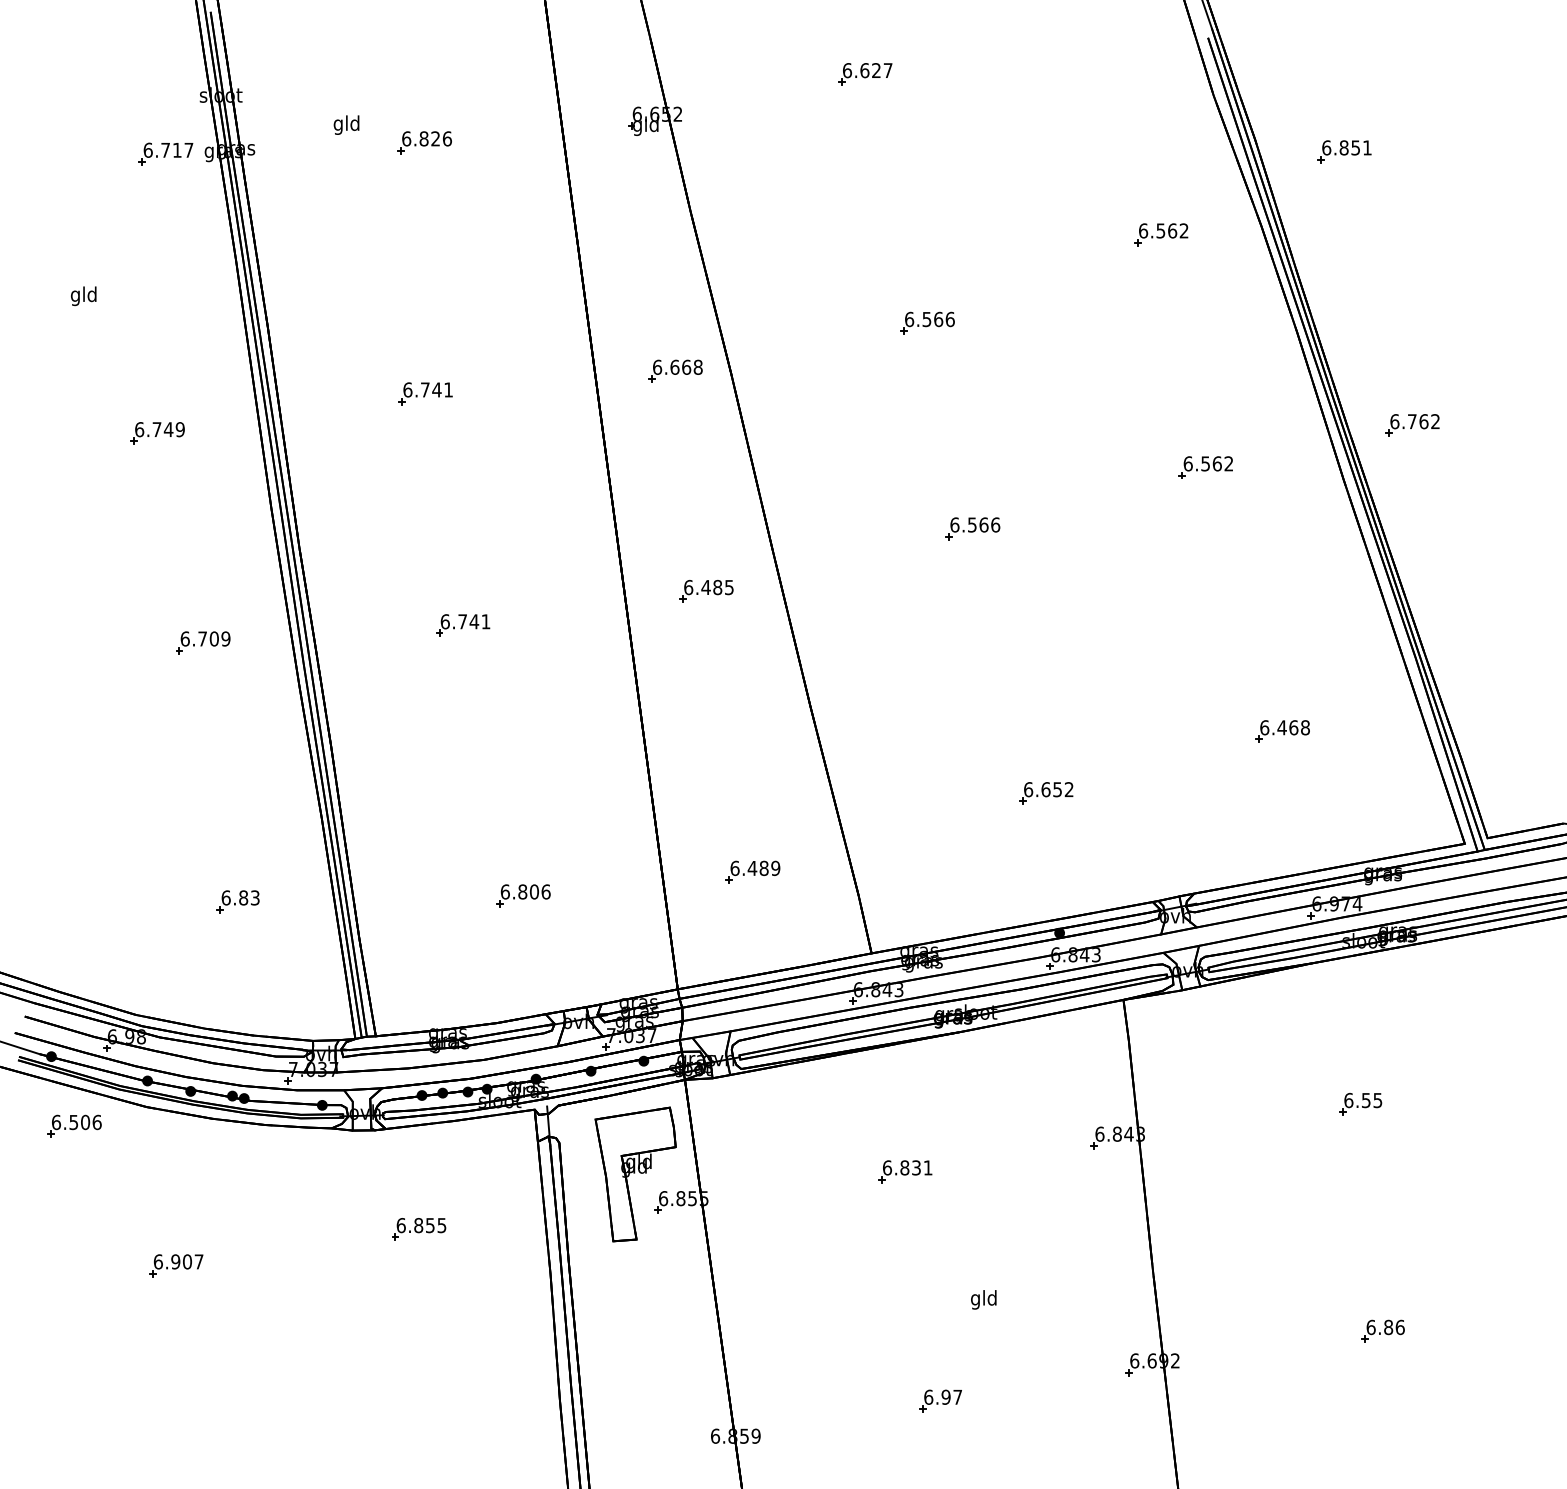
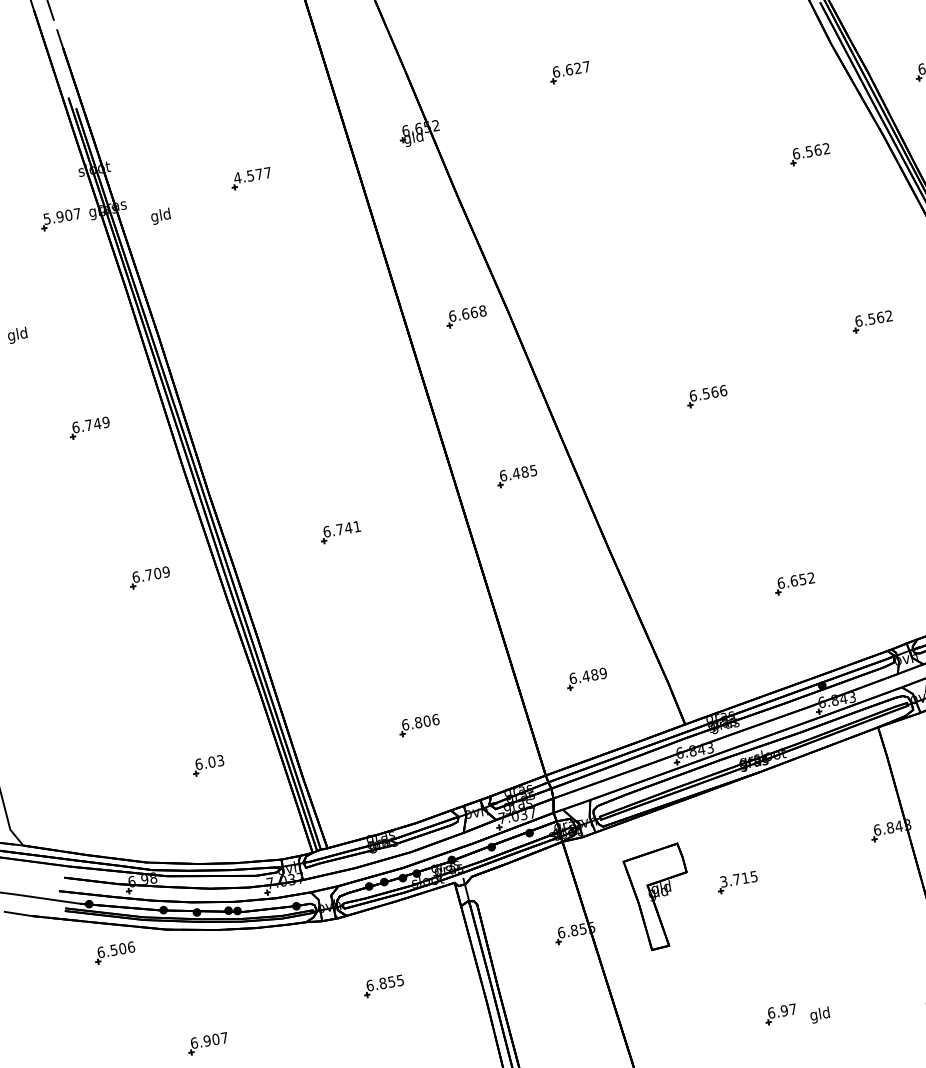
text: (346, 124) -> (160, 215), moved
text: (426, 138) -> (252, 175), 6.826 -> 4.577
text: (162, 149) -> (57, 216), 6.717 -> 5.907
part: (927, 322) -> (647, 248), removed
part: (425, 393) -> (283, 364), removed
text: (243, 897) -> (211, 761), 6.83 -> 6.03
text: (907, 1167) -> (738, 878), 6.831 -> 3.715
part: (635, 1174) -> (660, 897), moved
text: (983, 1299) -> (819, 1014), moved
part: (940, 1400) -> (780, 1013), moved

